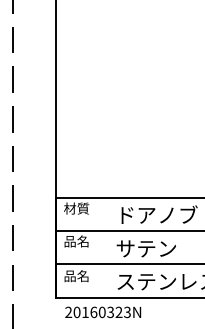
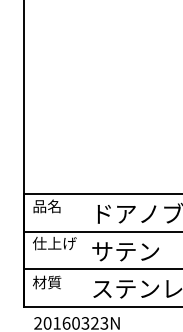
text: (76, 208) -> (46, 206), 材質 -> 品名
text: (83, 241) -> (54, 243), 品名 -> 仕上げ
text: (76, 276) -> (46, 282), 品名 -> 材質

